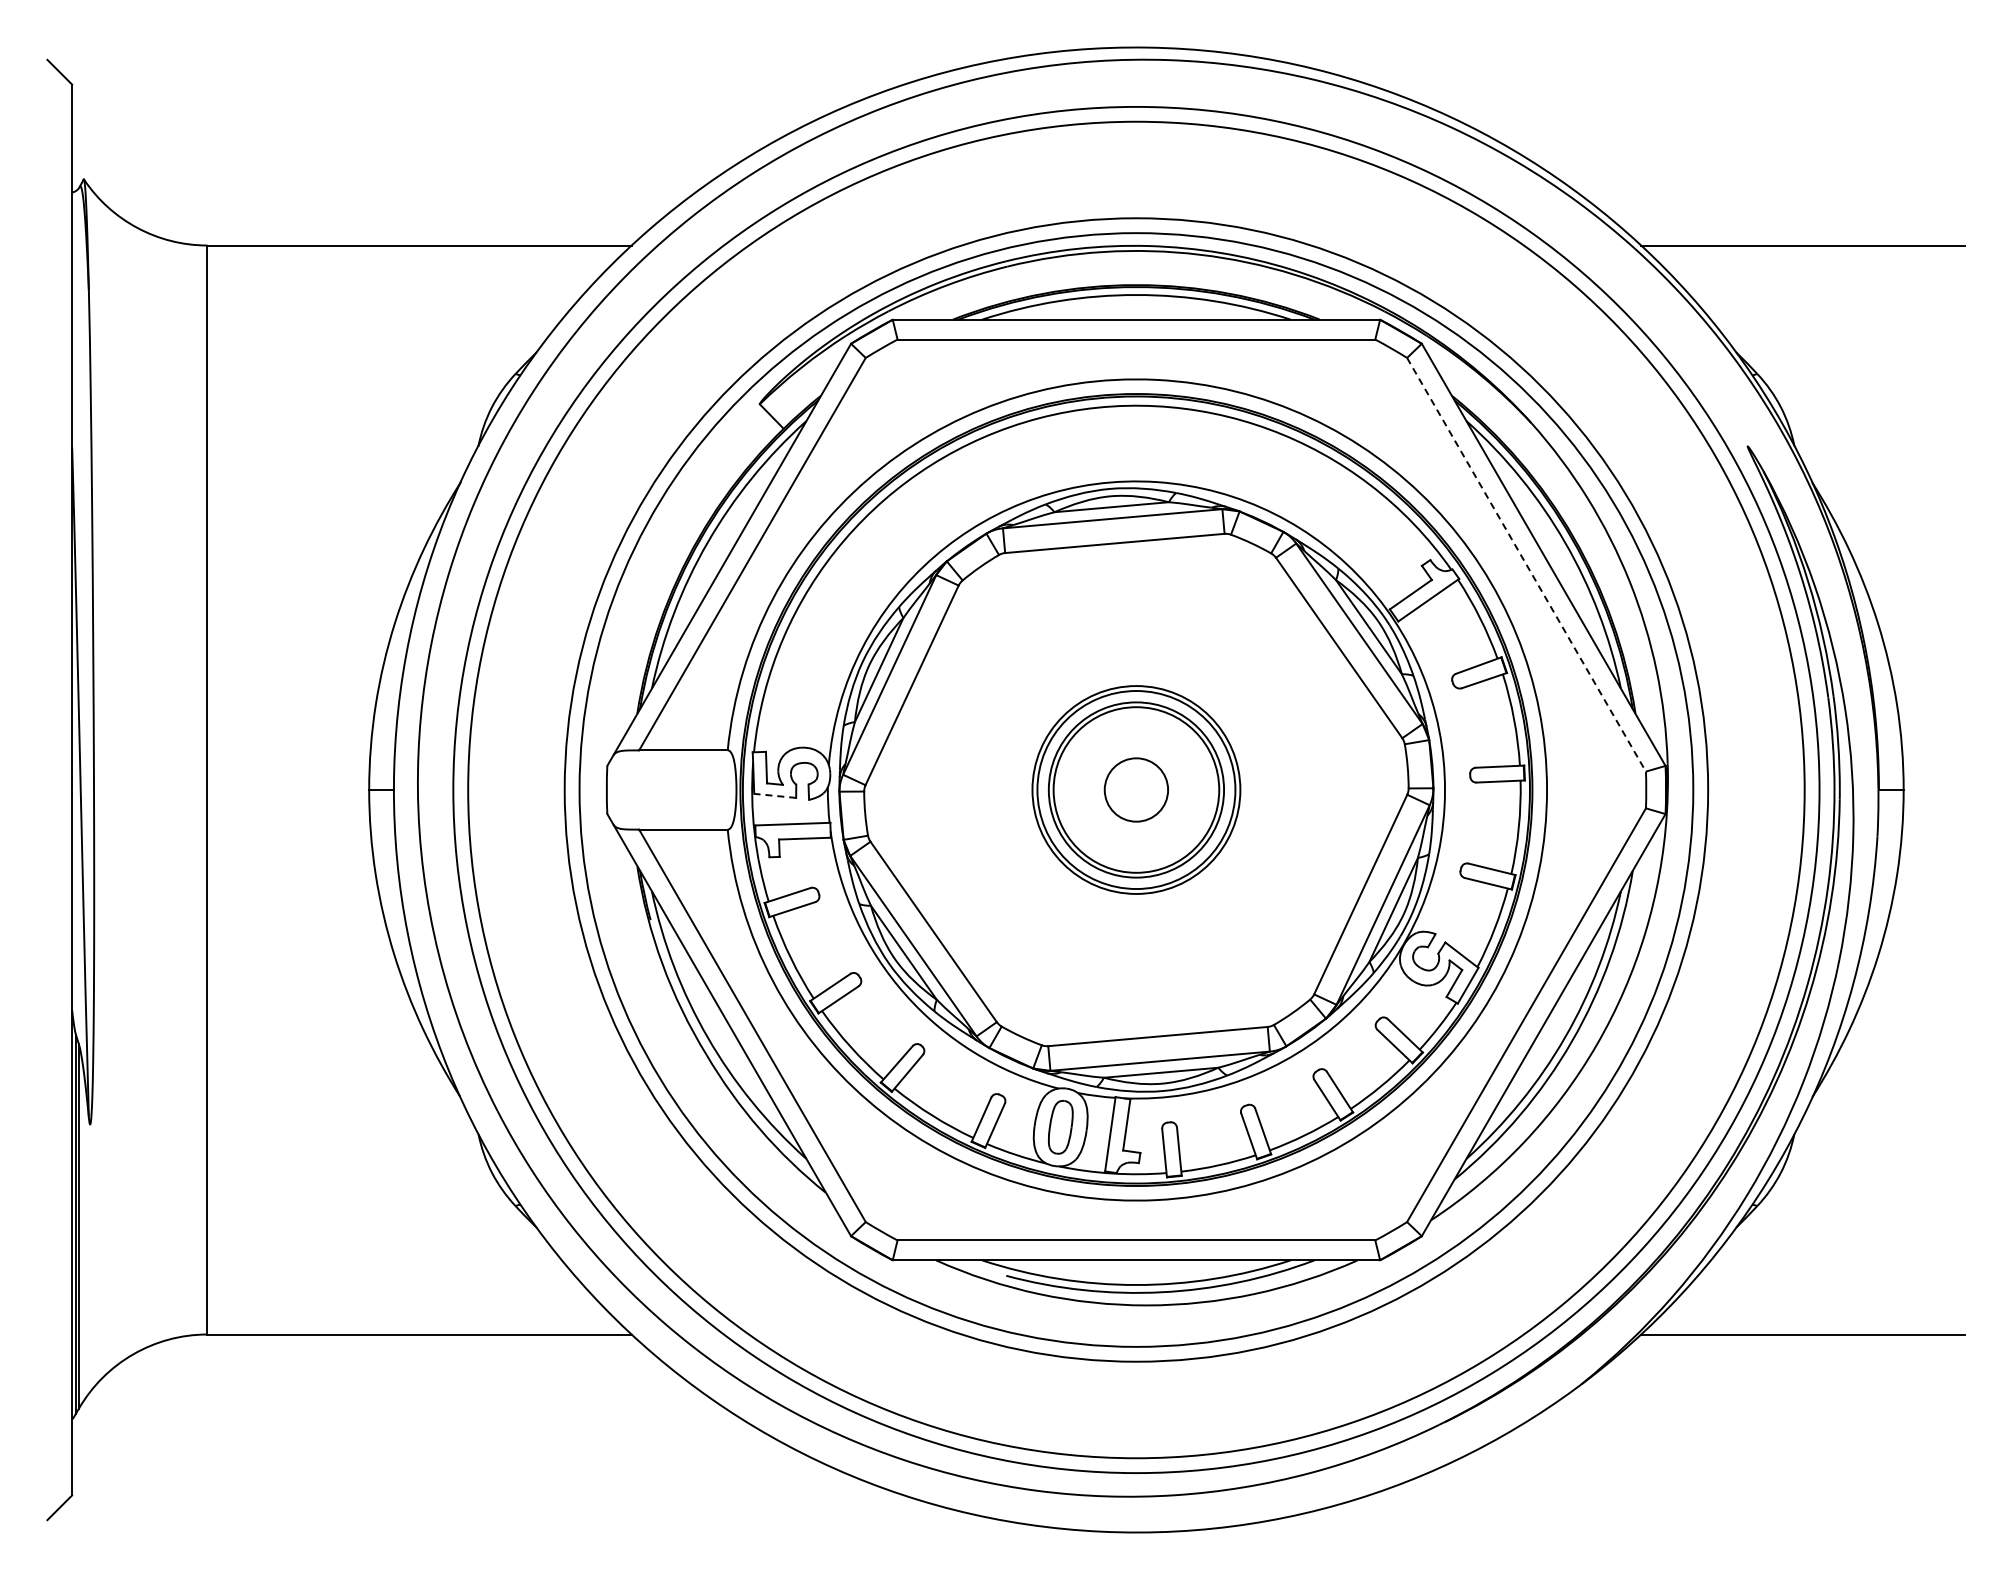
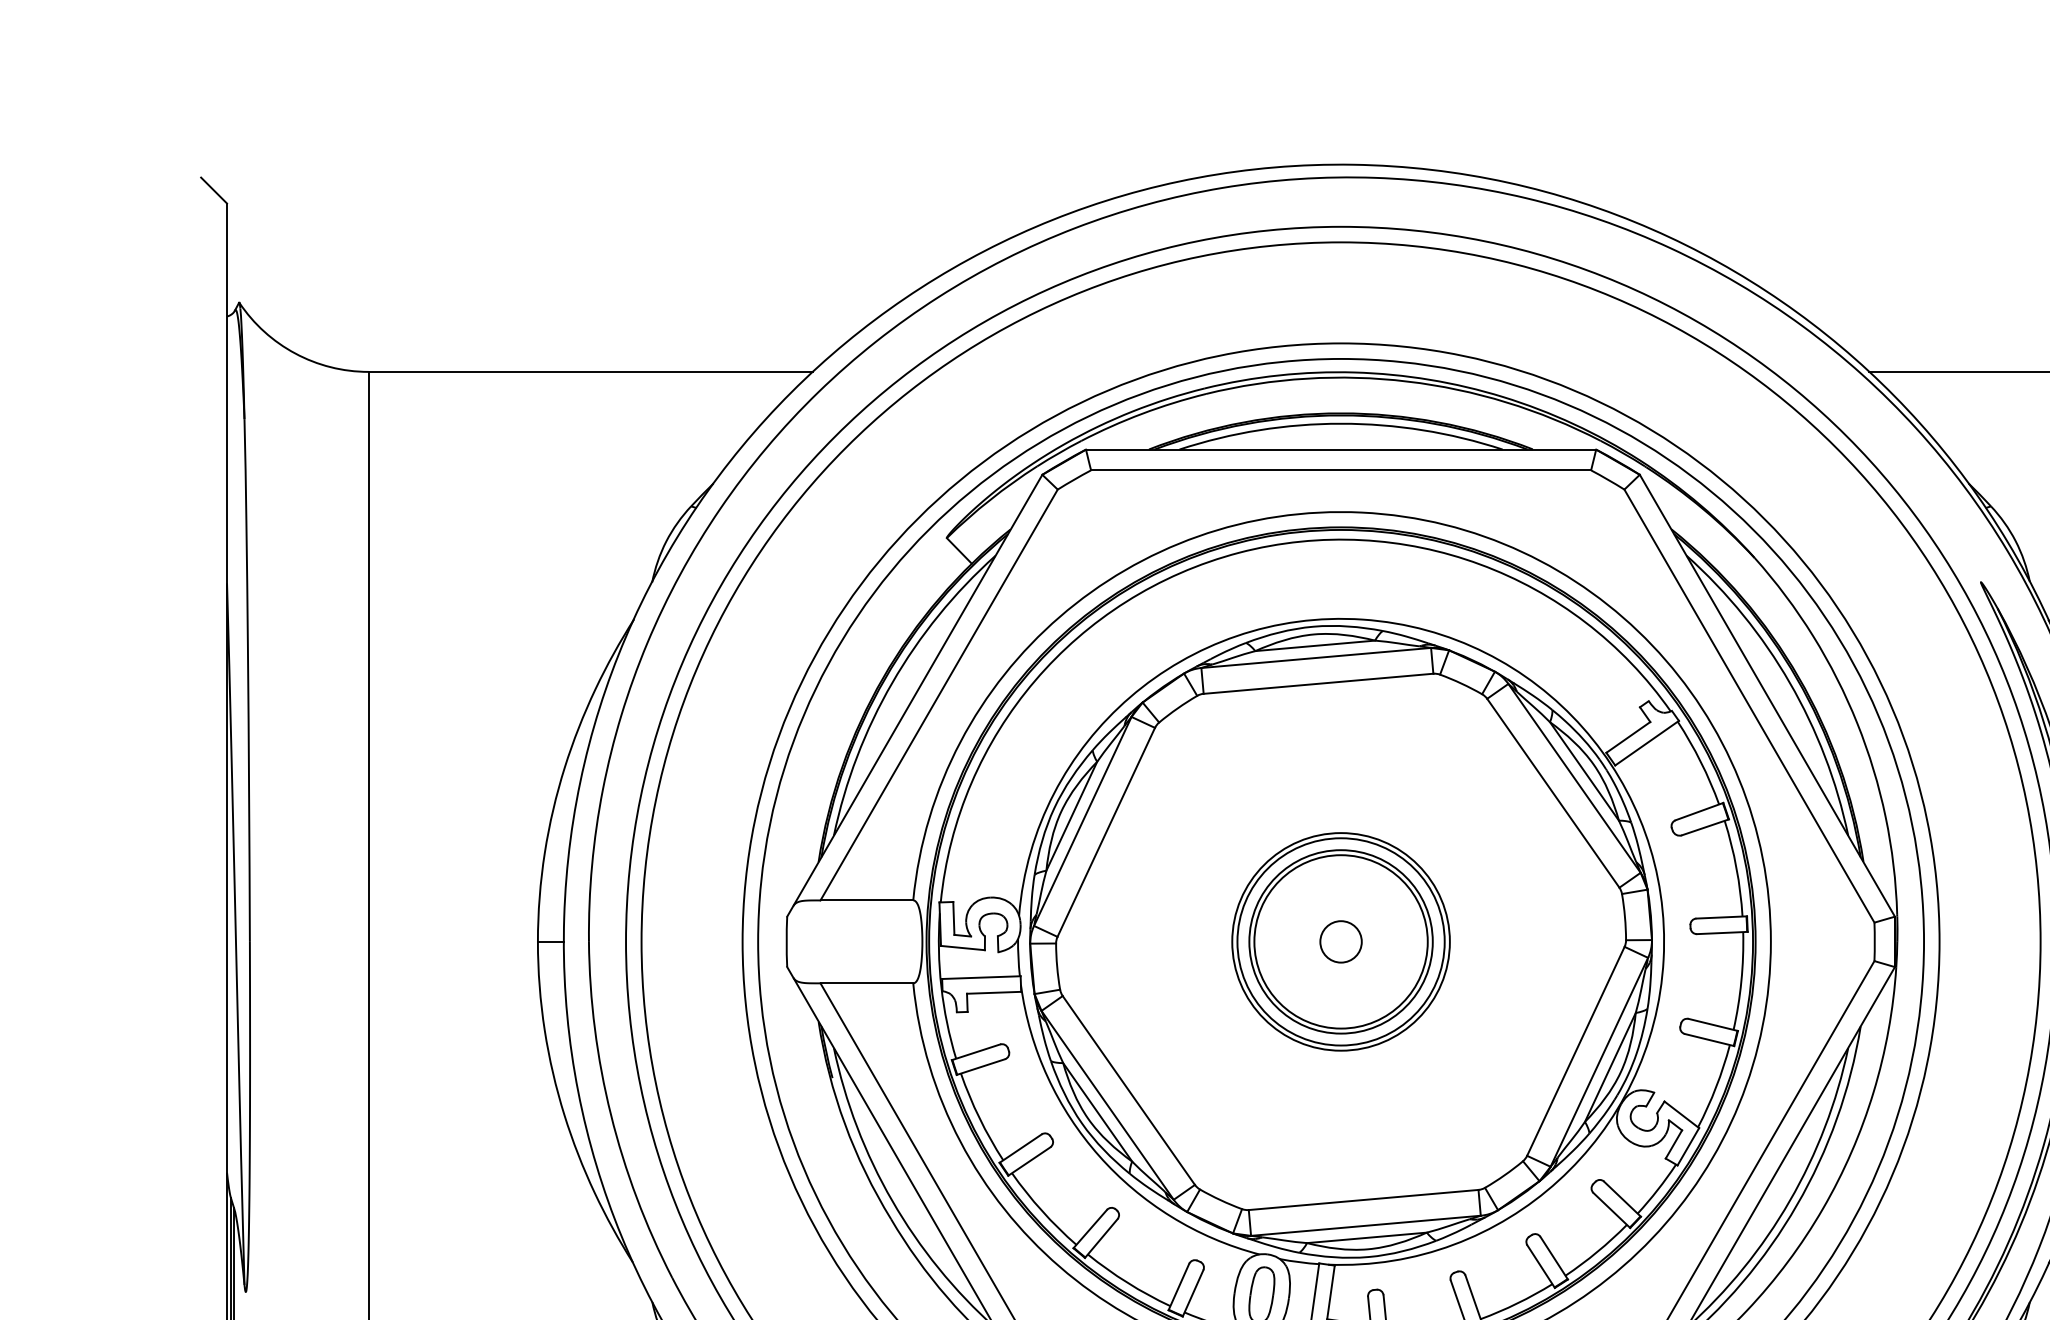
line: (1526, 564) -> (1749, 705), dashed -> solid
circle: (1136, 789) -> (1341, 941), size x0.62
line: (774, 795) -> (962, 947), dashed -> solid

